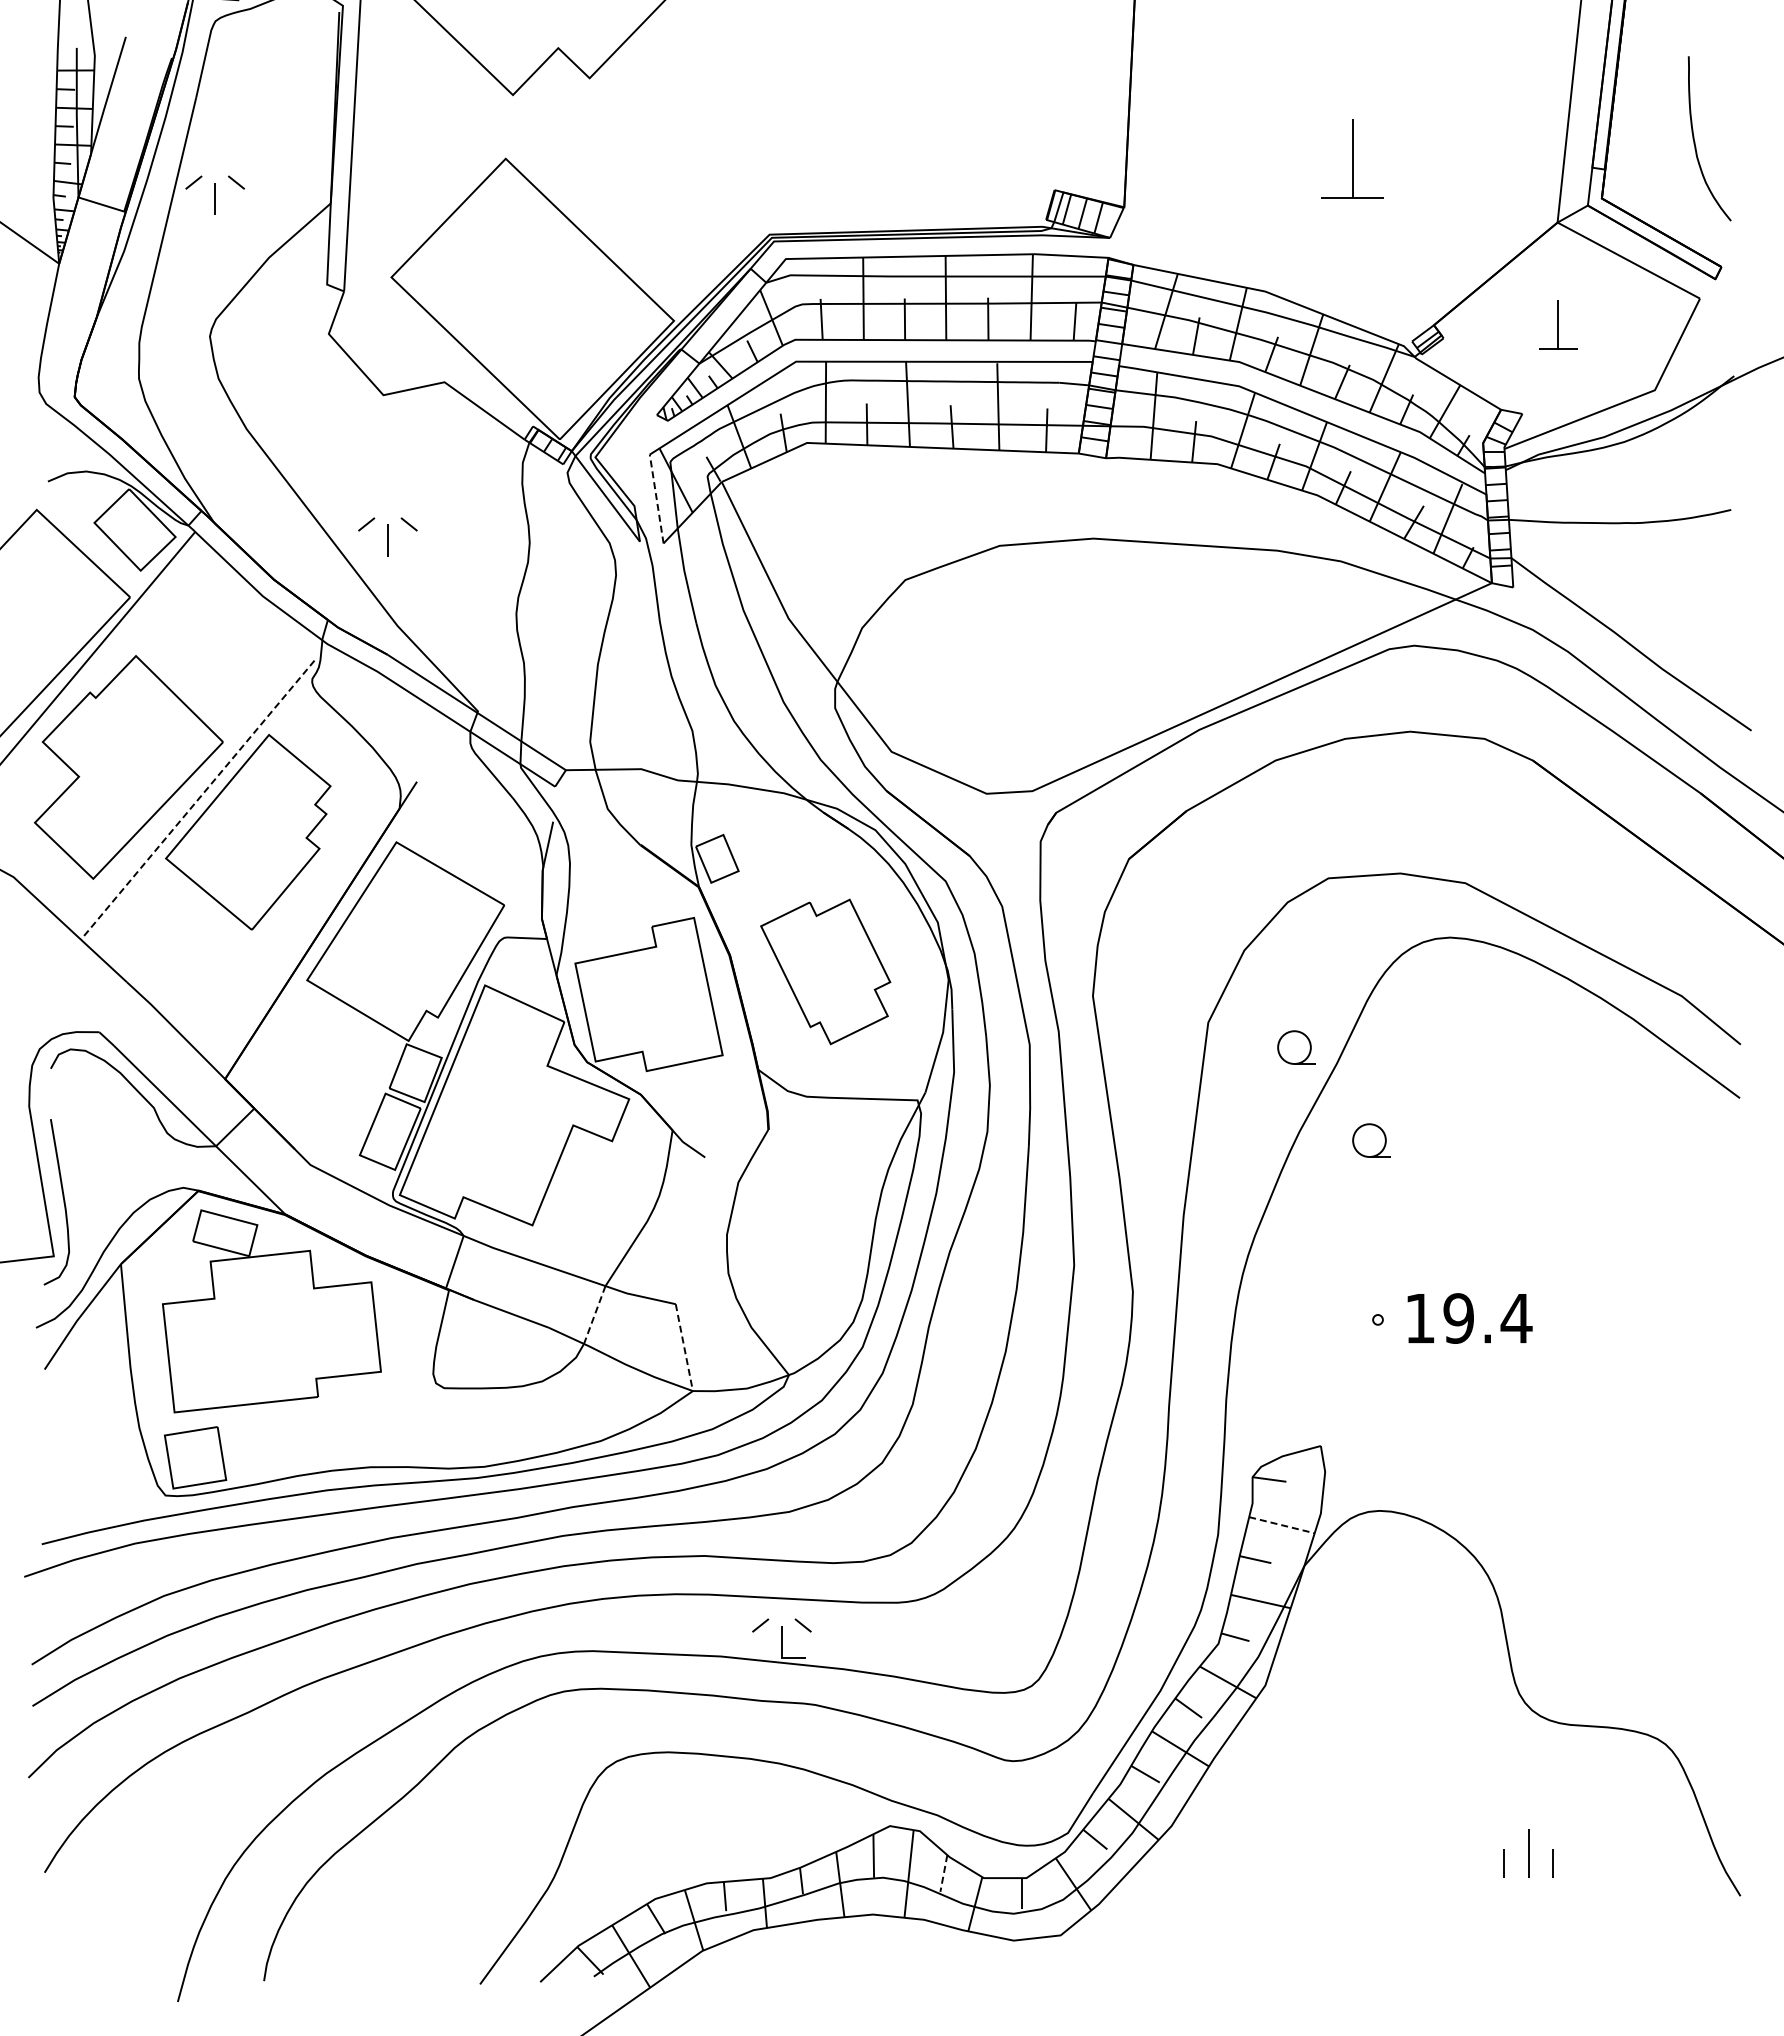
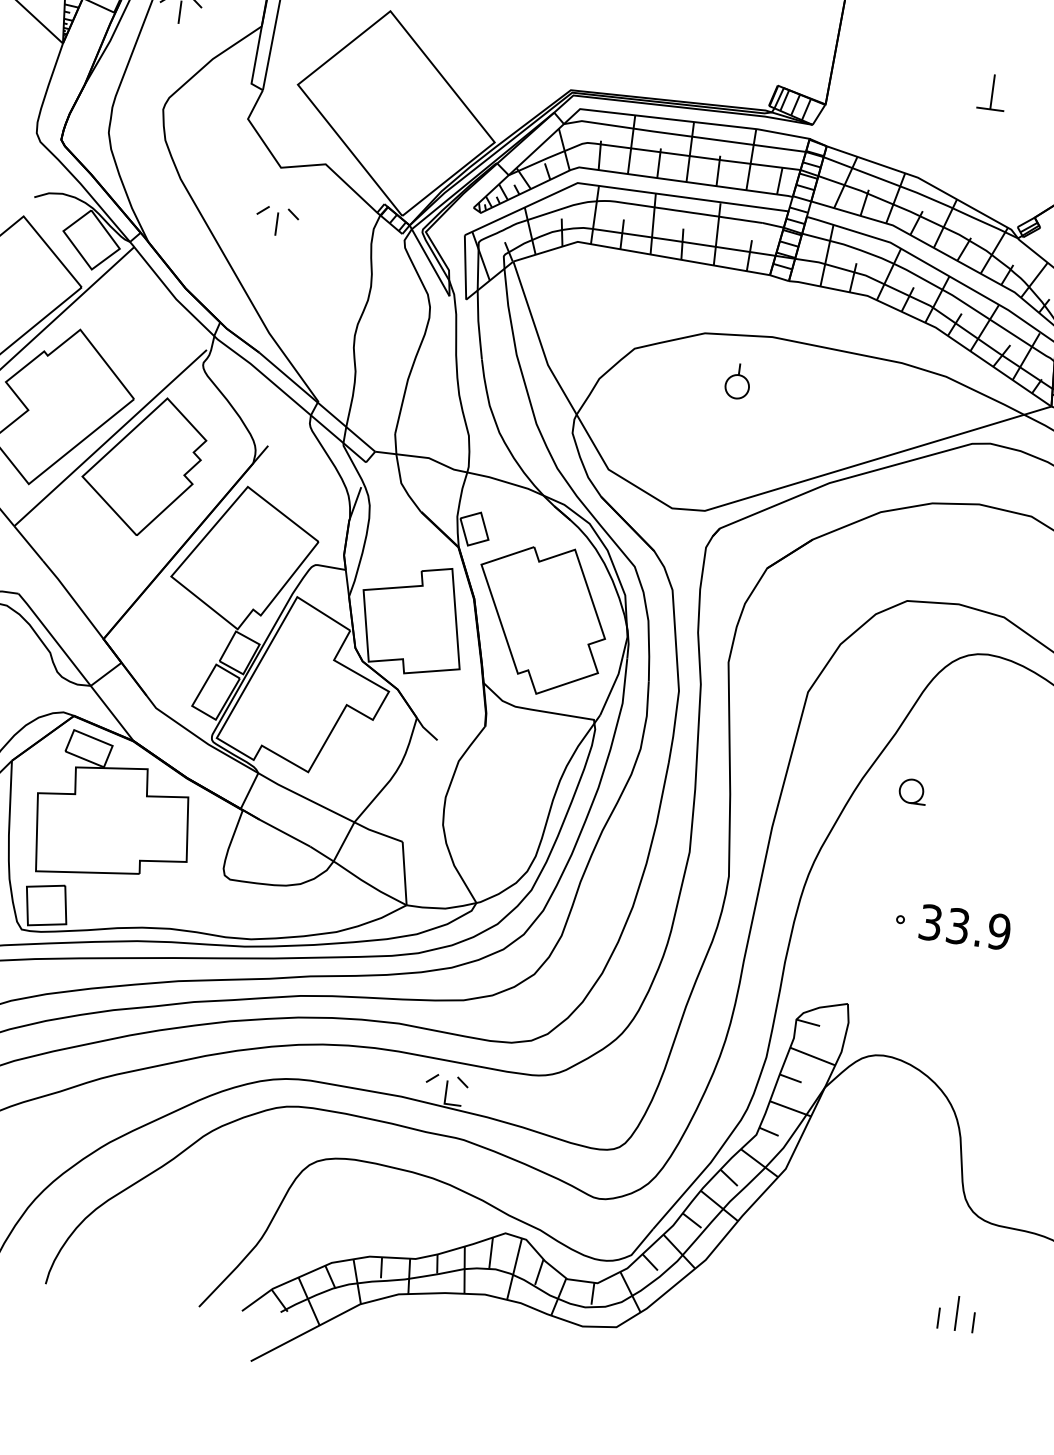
part: (1352, 159) -> (992, 92), size x0.62
line: (656, 499) -> (465, 267), dashed -> solid
part: (387, 536) -> (276, 220), moved
part: (1053, 605) -> (737, 380), added
line: (197, 800) -> (110, 438), dashed -> solid
part: (825, 971) -> (540, 619), size x1.43
part: (1296, 1047) -> (868, 718), removed
line: (594, 1314) -> (343, 841), dashed -> solid
text: (1468, 1318) -> (965, 927), 19.4 -> 33.9
line: (684, 1348) -> (404, 874), dashed -> solid
line: (1281, 1525) -> (812, 1056), dashed -> solid
line: (943, 1873) -> (539, 1272), dashed -> solid

